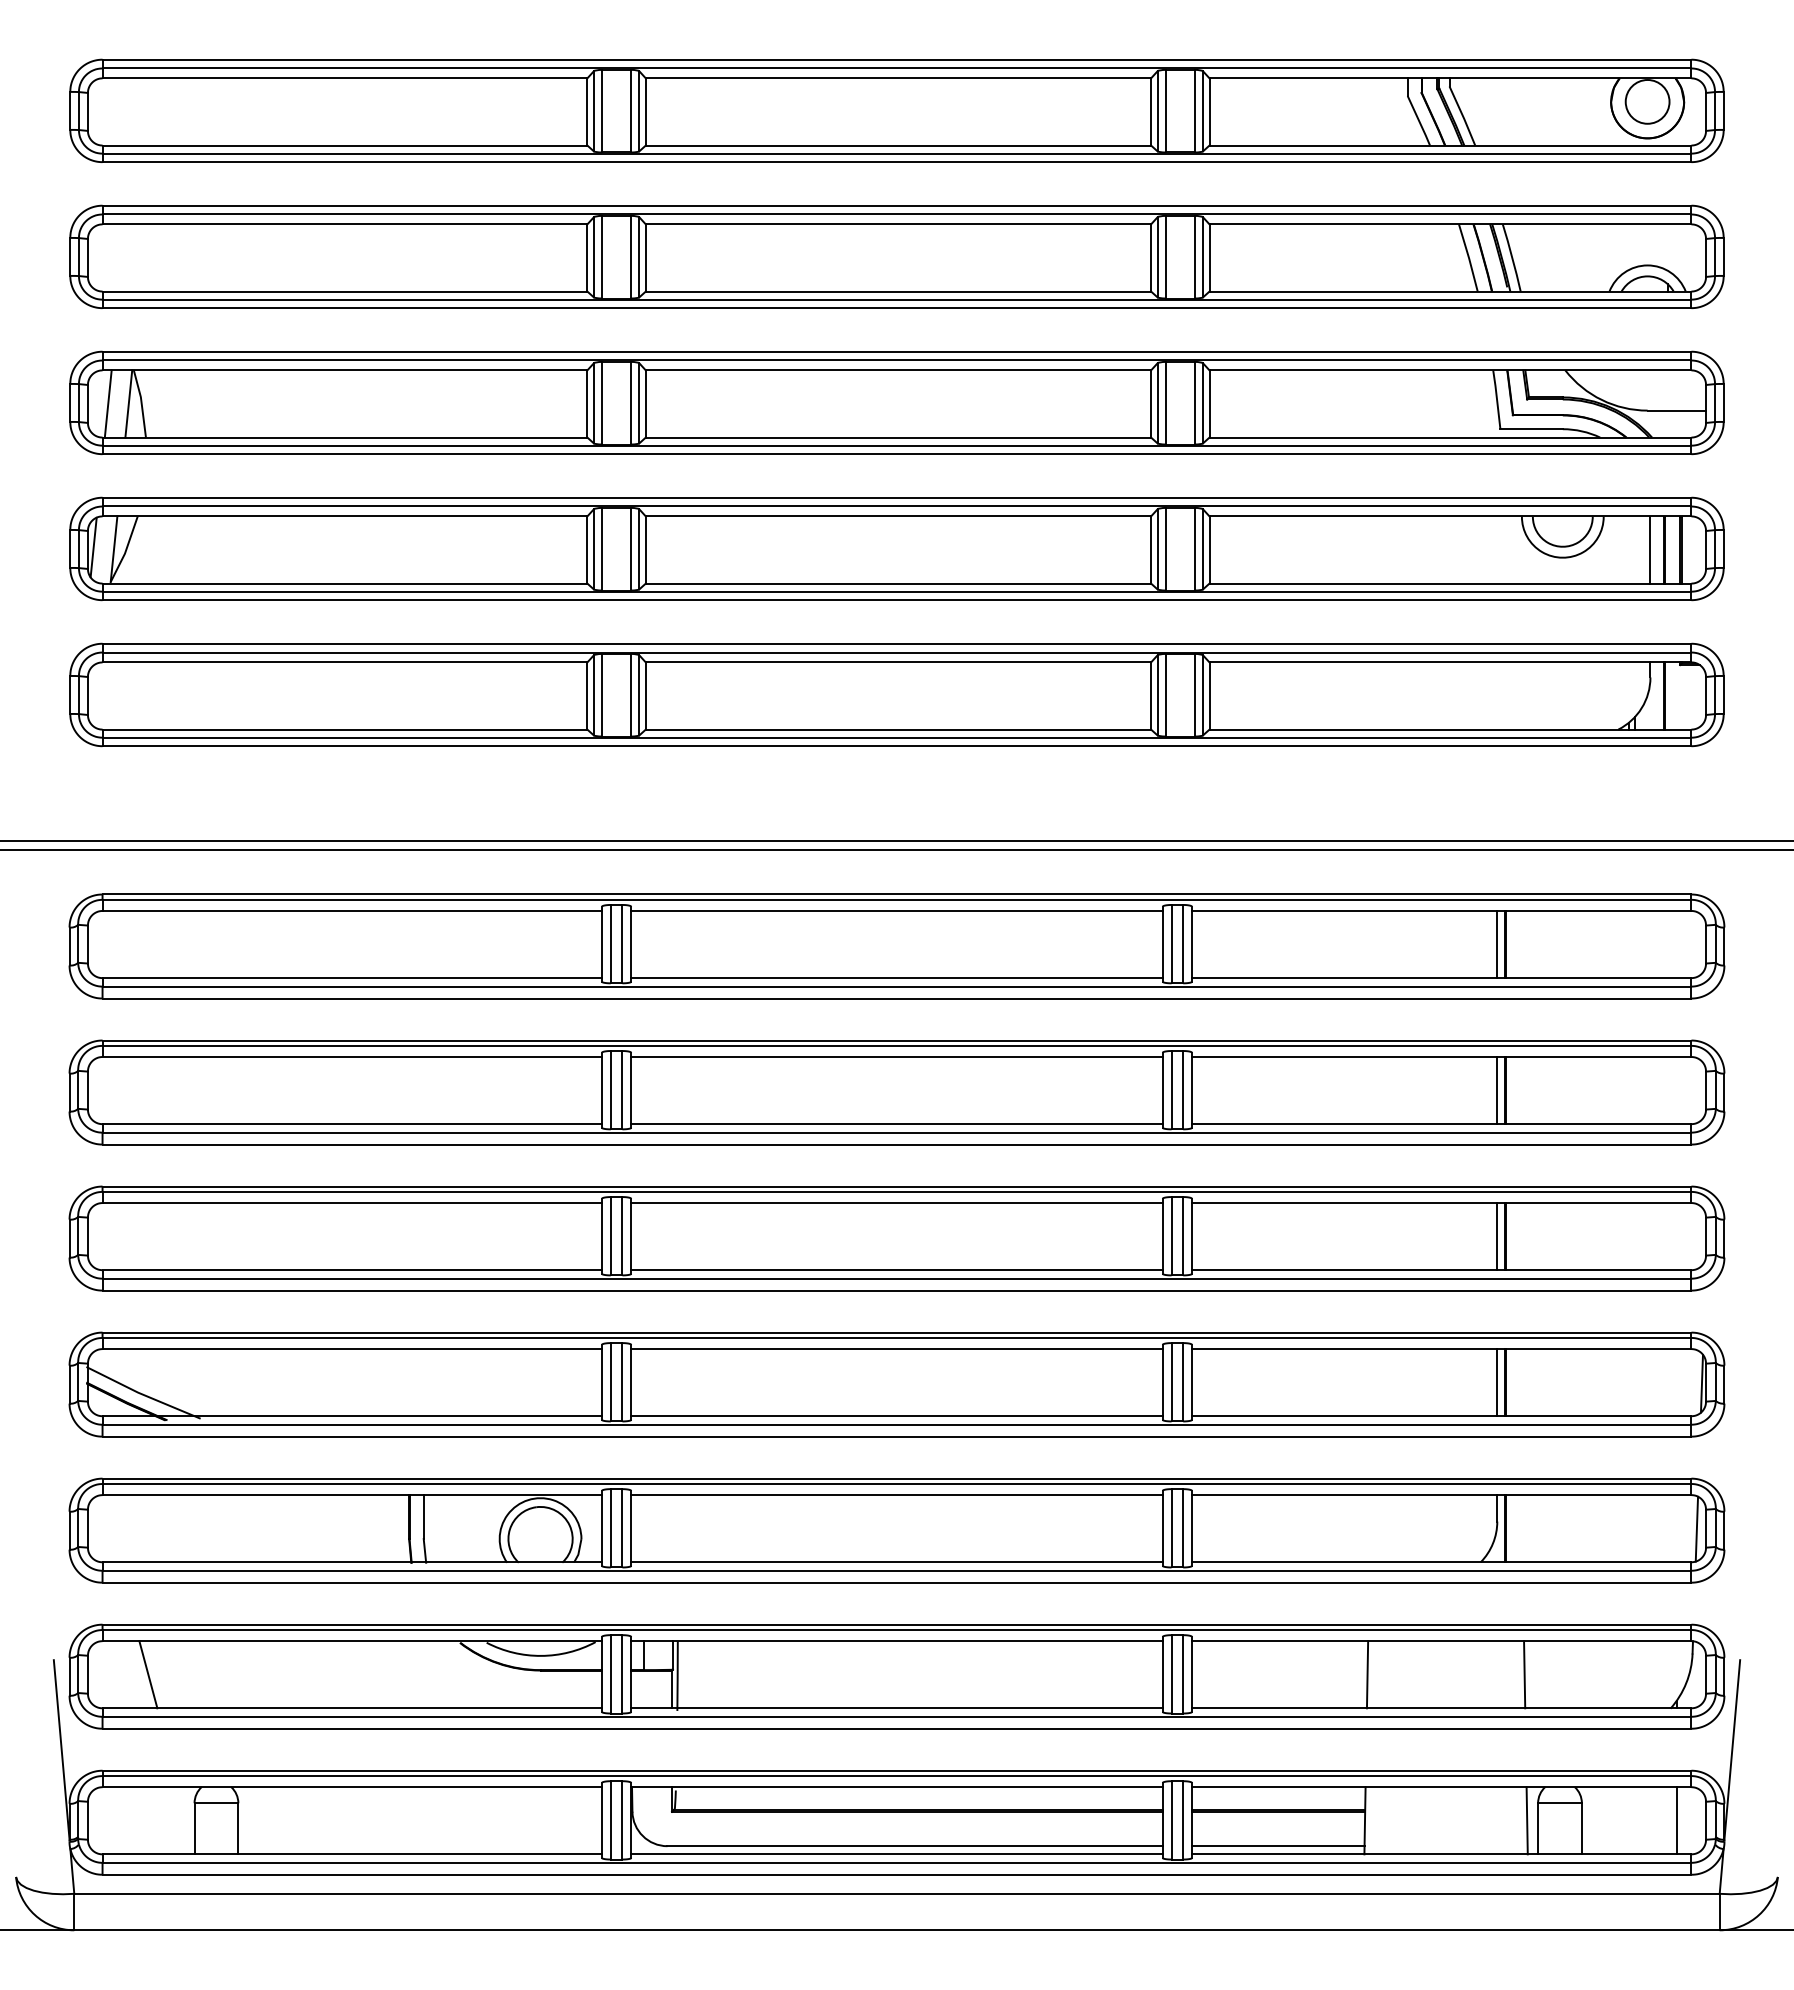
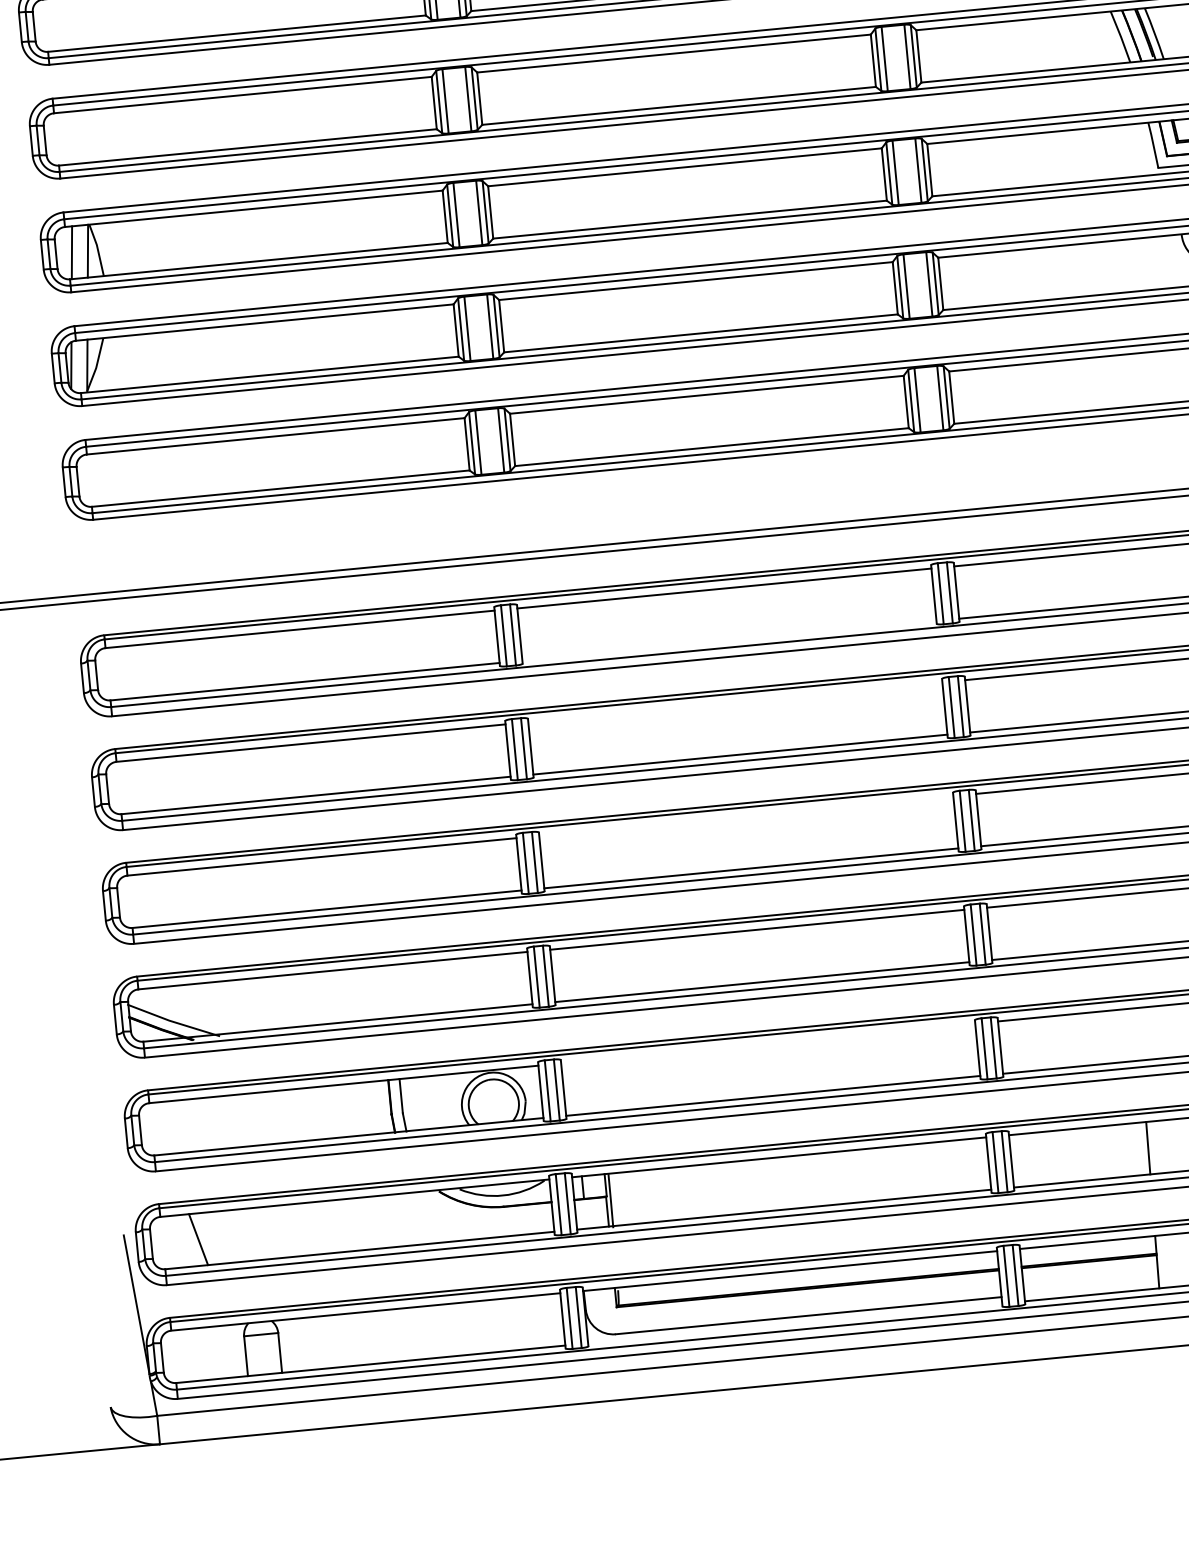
line: (896, 978) -> (729, 641), removed
line: (896, 1056) -> (734, 701), removed
line: (896, 1203) -> (745, 816), removed
line: (896, 1495) -> (767, 1043), removed
line: (1277, 1846) -> (1090, 1288), removed
line: (896, 1854) -> (794, 1323), removed

